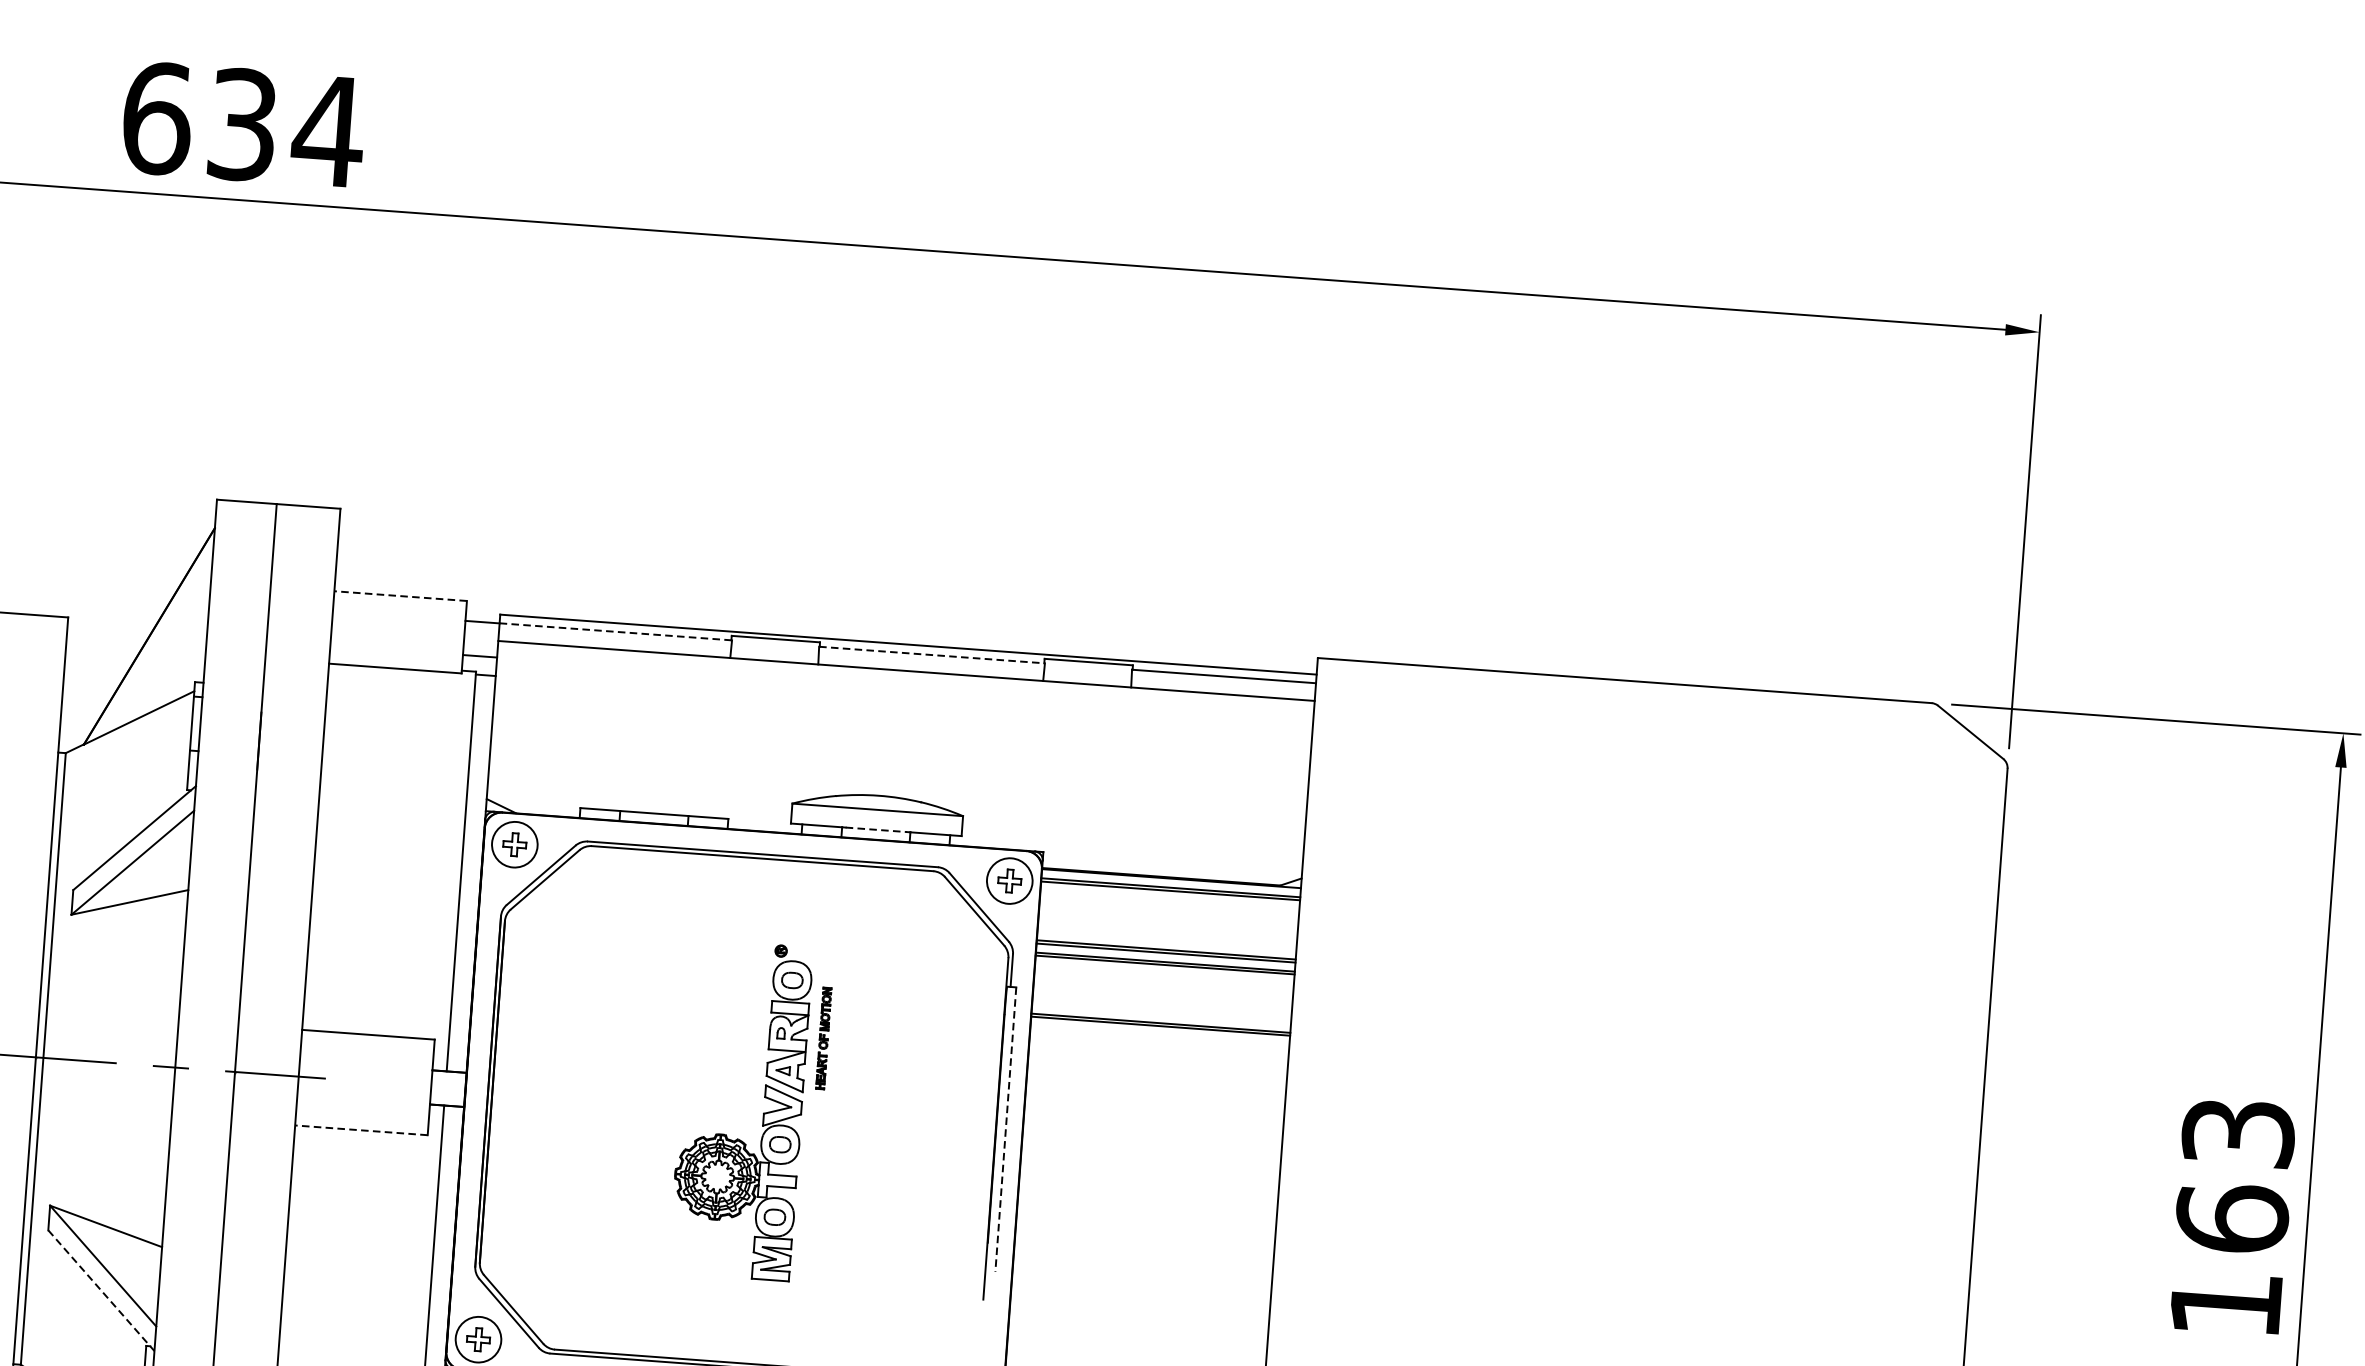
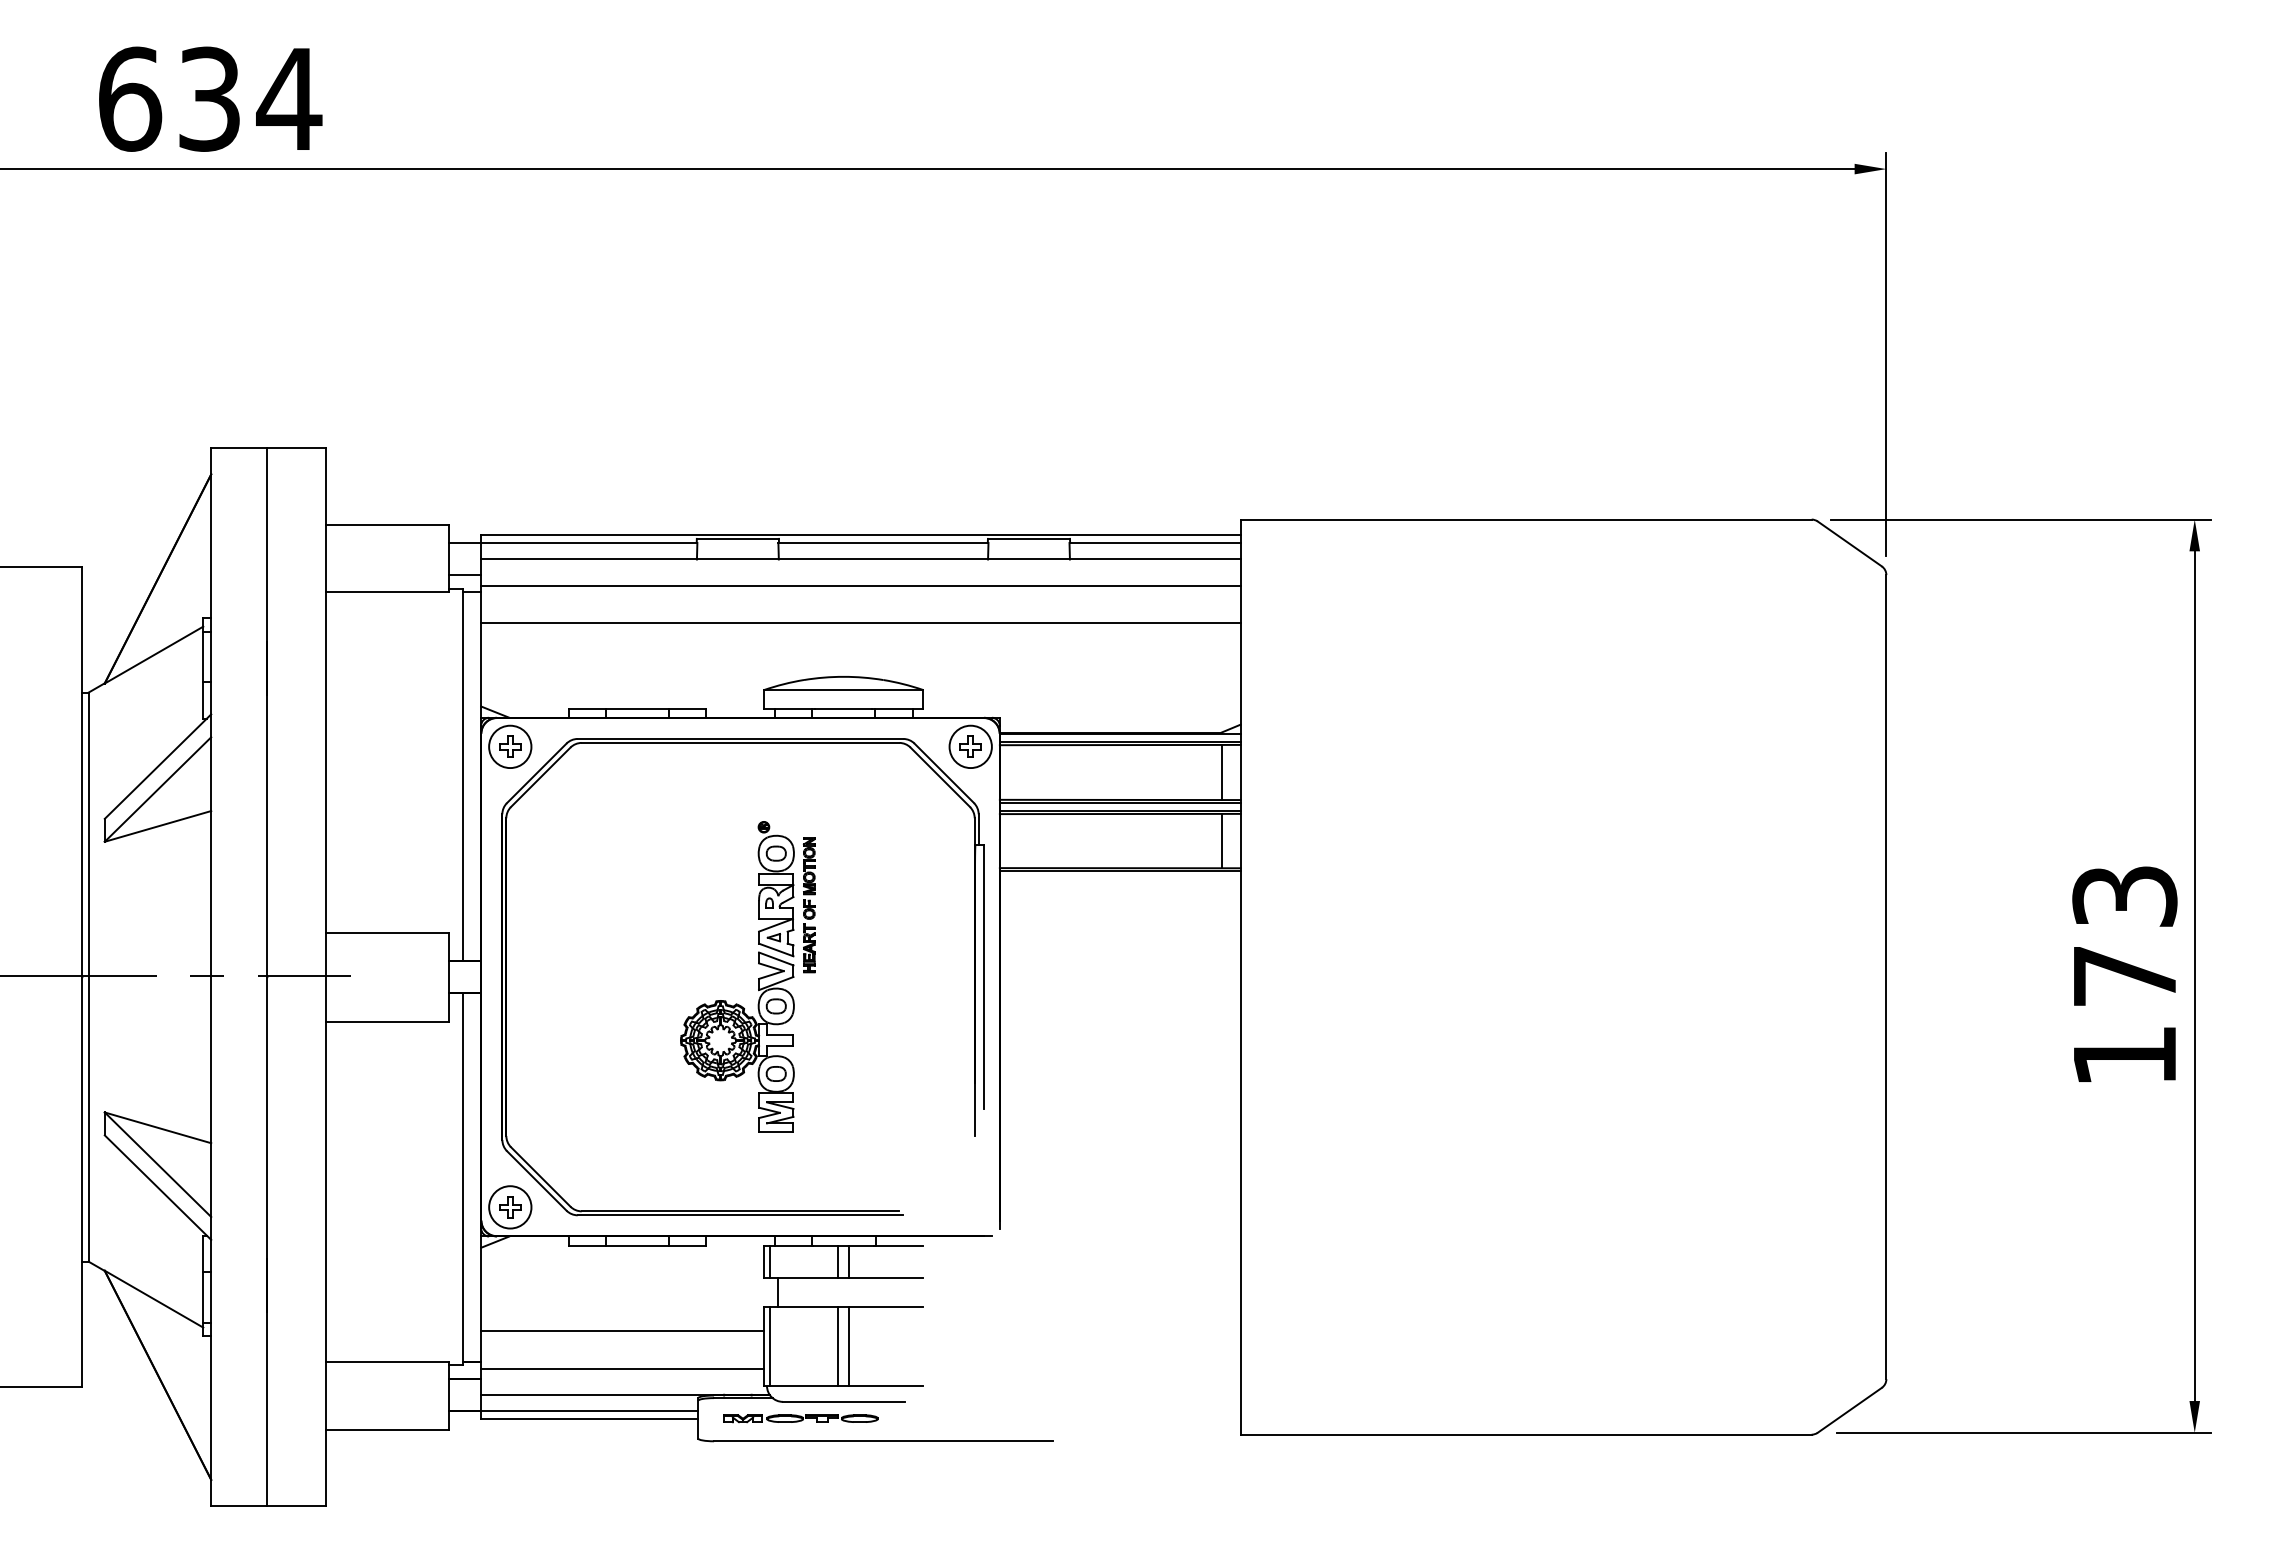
line: (400, 595) -> (387, 524), dashed -> solid
line: (616, 632) -> (589, 543), dashed -> solid
line: (932, 655) -> (883, 543), dashed -> solid
line: (904, 698) -> (860, 585), added
line: (901, 739) -> (860, 623), added
line: (876, 829) -> (843, 708), dashed -> solid
line: (1277, 928) -> (1221, 772), added
line: (1271, 1002) -> (1221, 841), added
part: (823, 1038) -> (809, 905), size x1.43
line: (1005, 1129) -> (983, 977), dashed -> solid
line: (361, 1130) -> (387, 1021), dashed -> solid
text: (2231, 1217) -> (2124, 975), 163 -> 173
line: (101, 1290) -> (158, 1187), dashed -> solid

